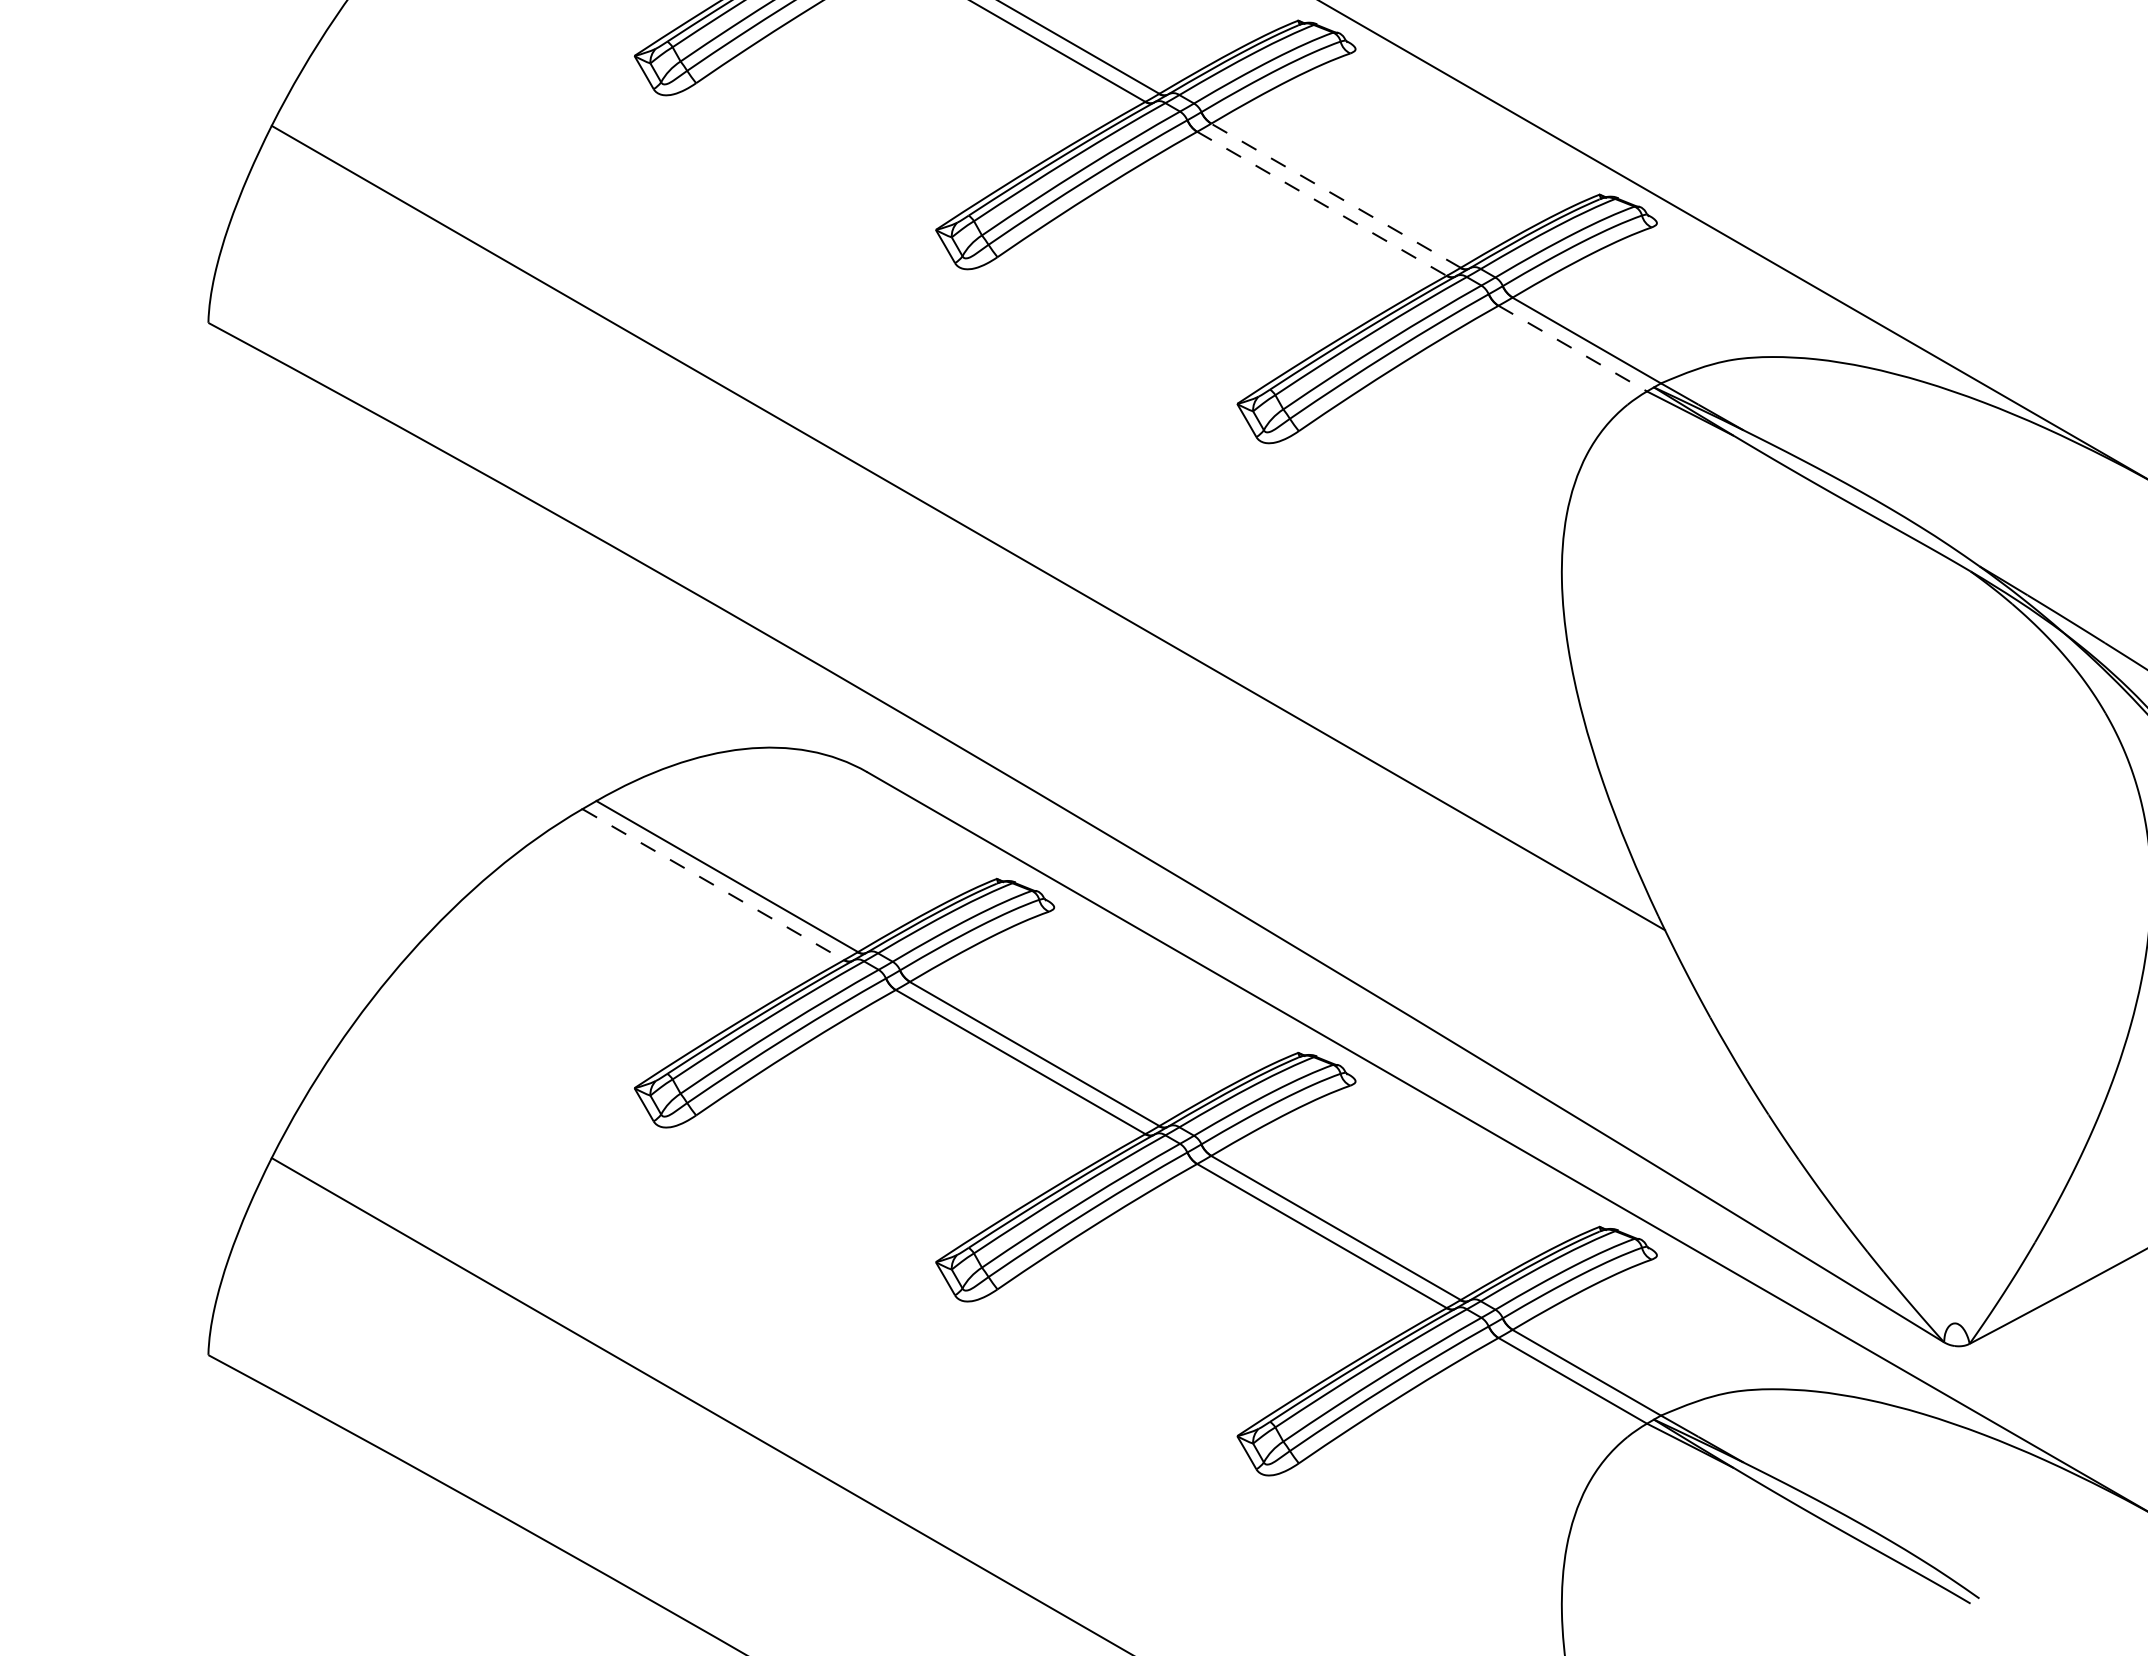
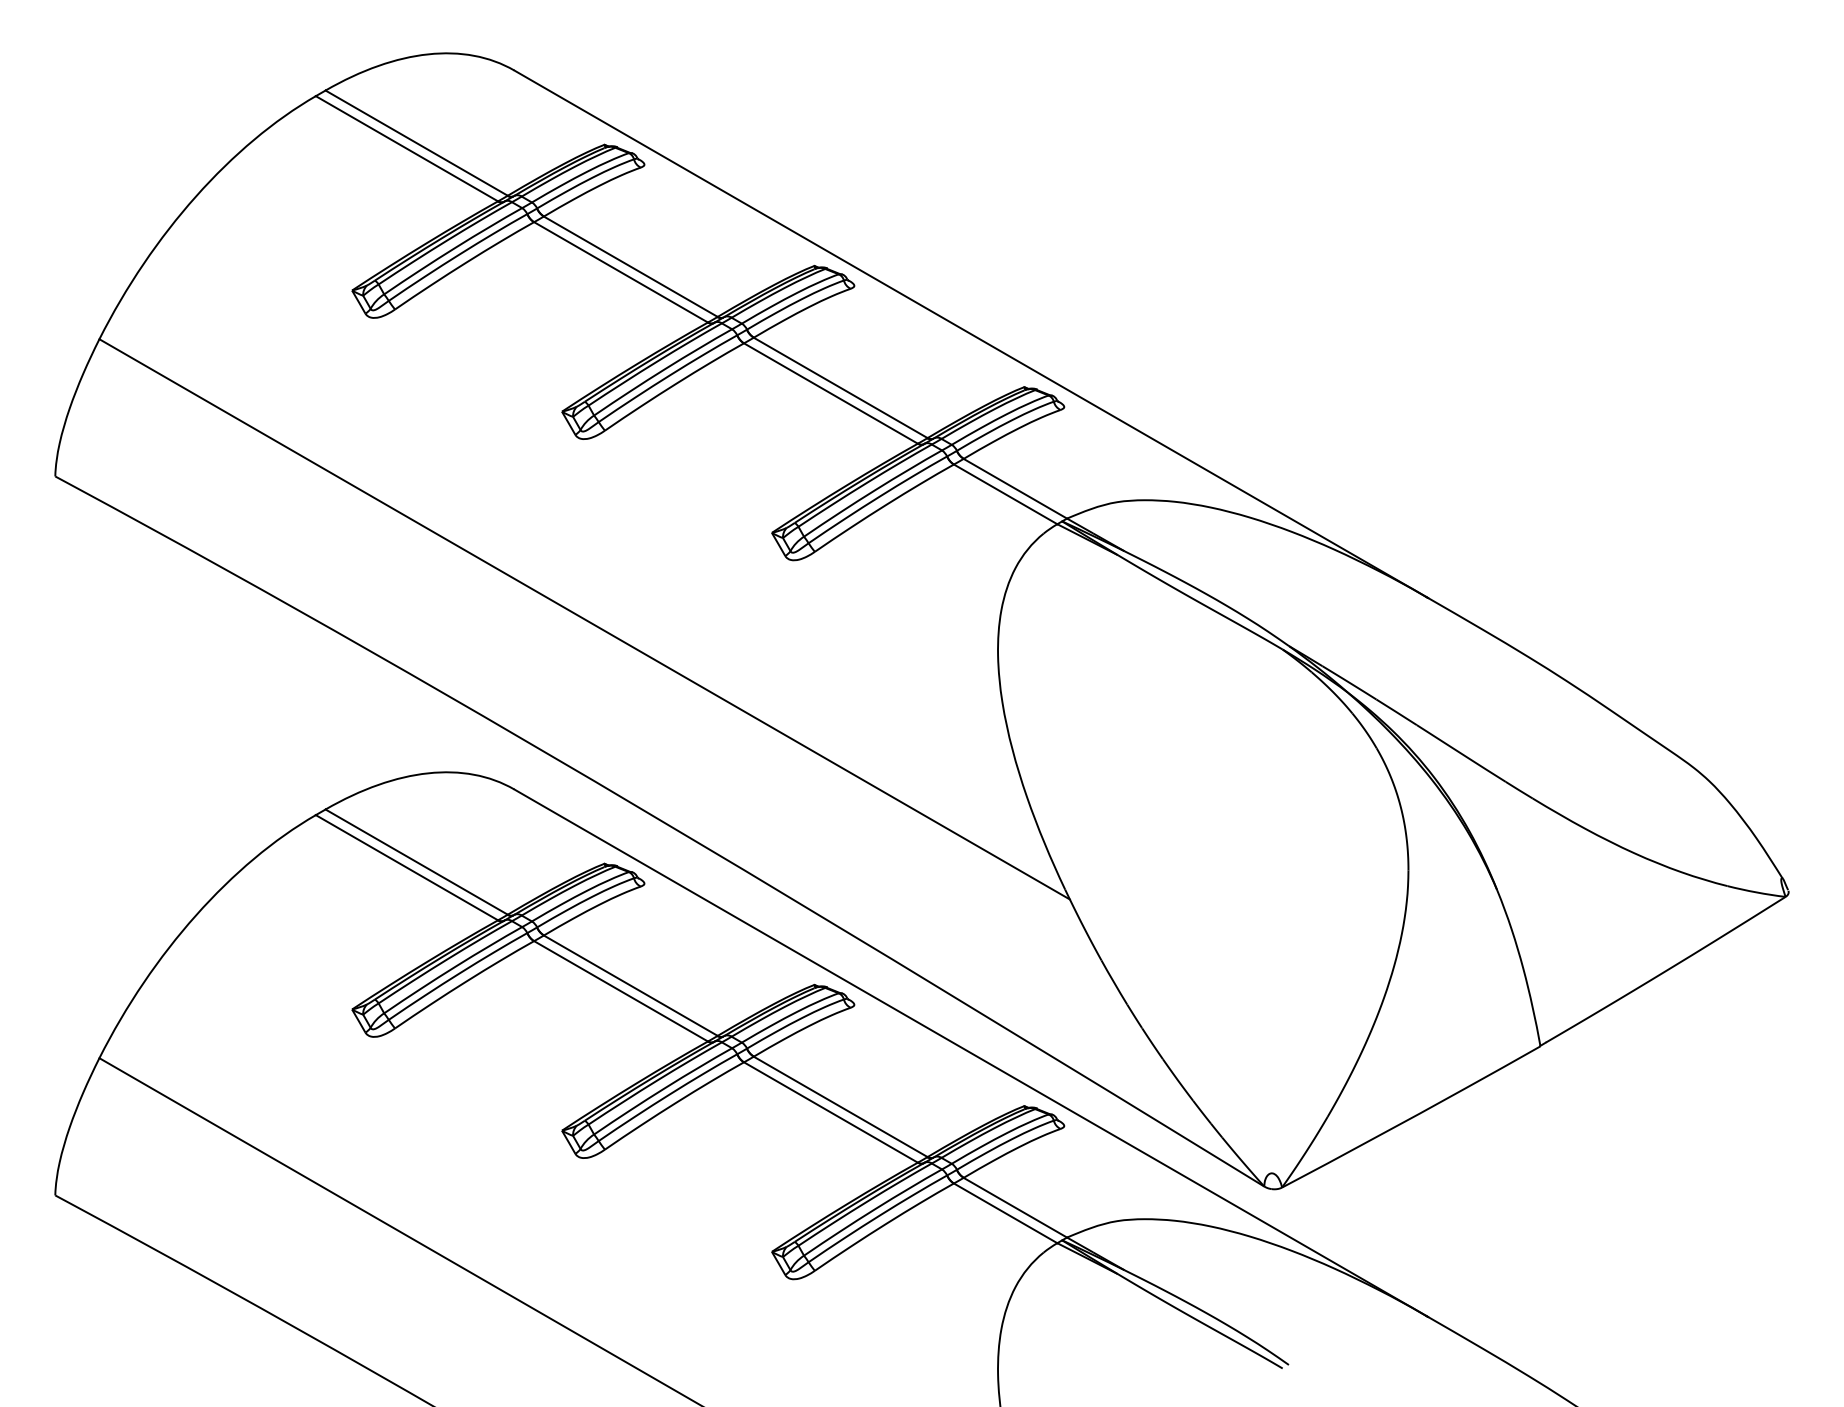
line: (1335, 195) -> (840, 387), dashed -> solid
line: (1322, 203) -> (831, 393), dashed -> solid
line: (1572, 348) -> (1005, 494), dashed -> solid
line: (714, 884) -> (407, 867), dashed -> solid

